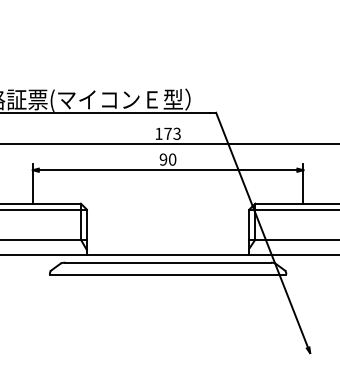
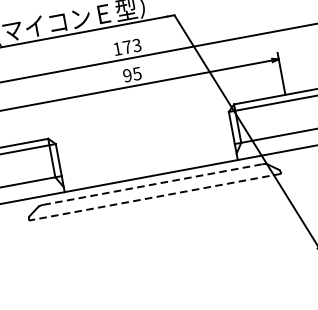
text: (172, 159) -> (137, 73), 90 -> 95
line: (168, 262) -> (153, 184), solid -> dashed
line: (167, 274) -> (154, 197), solid -> dashed

